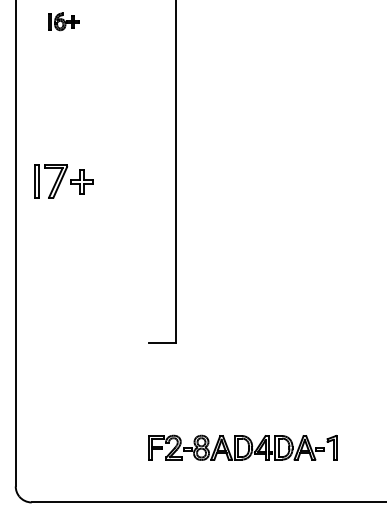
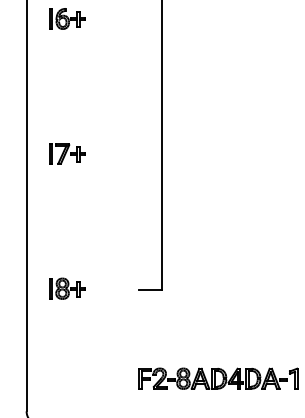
part: (63, 21) -> (66, 18), size x1.43
part: (63, 181) -> (66, 153), size x0.71
part: (63, 341) -> (66, 288), added

